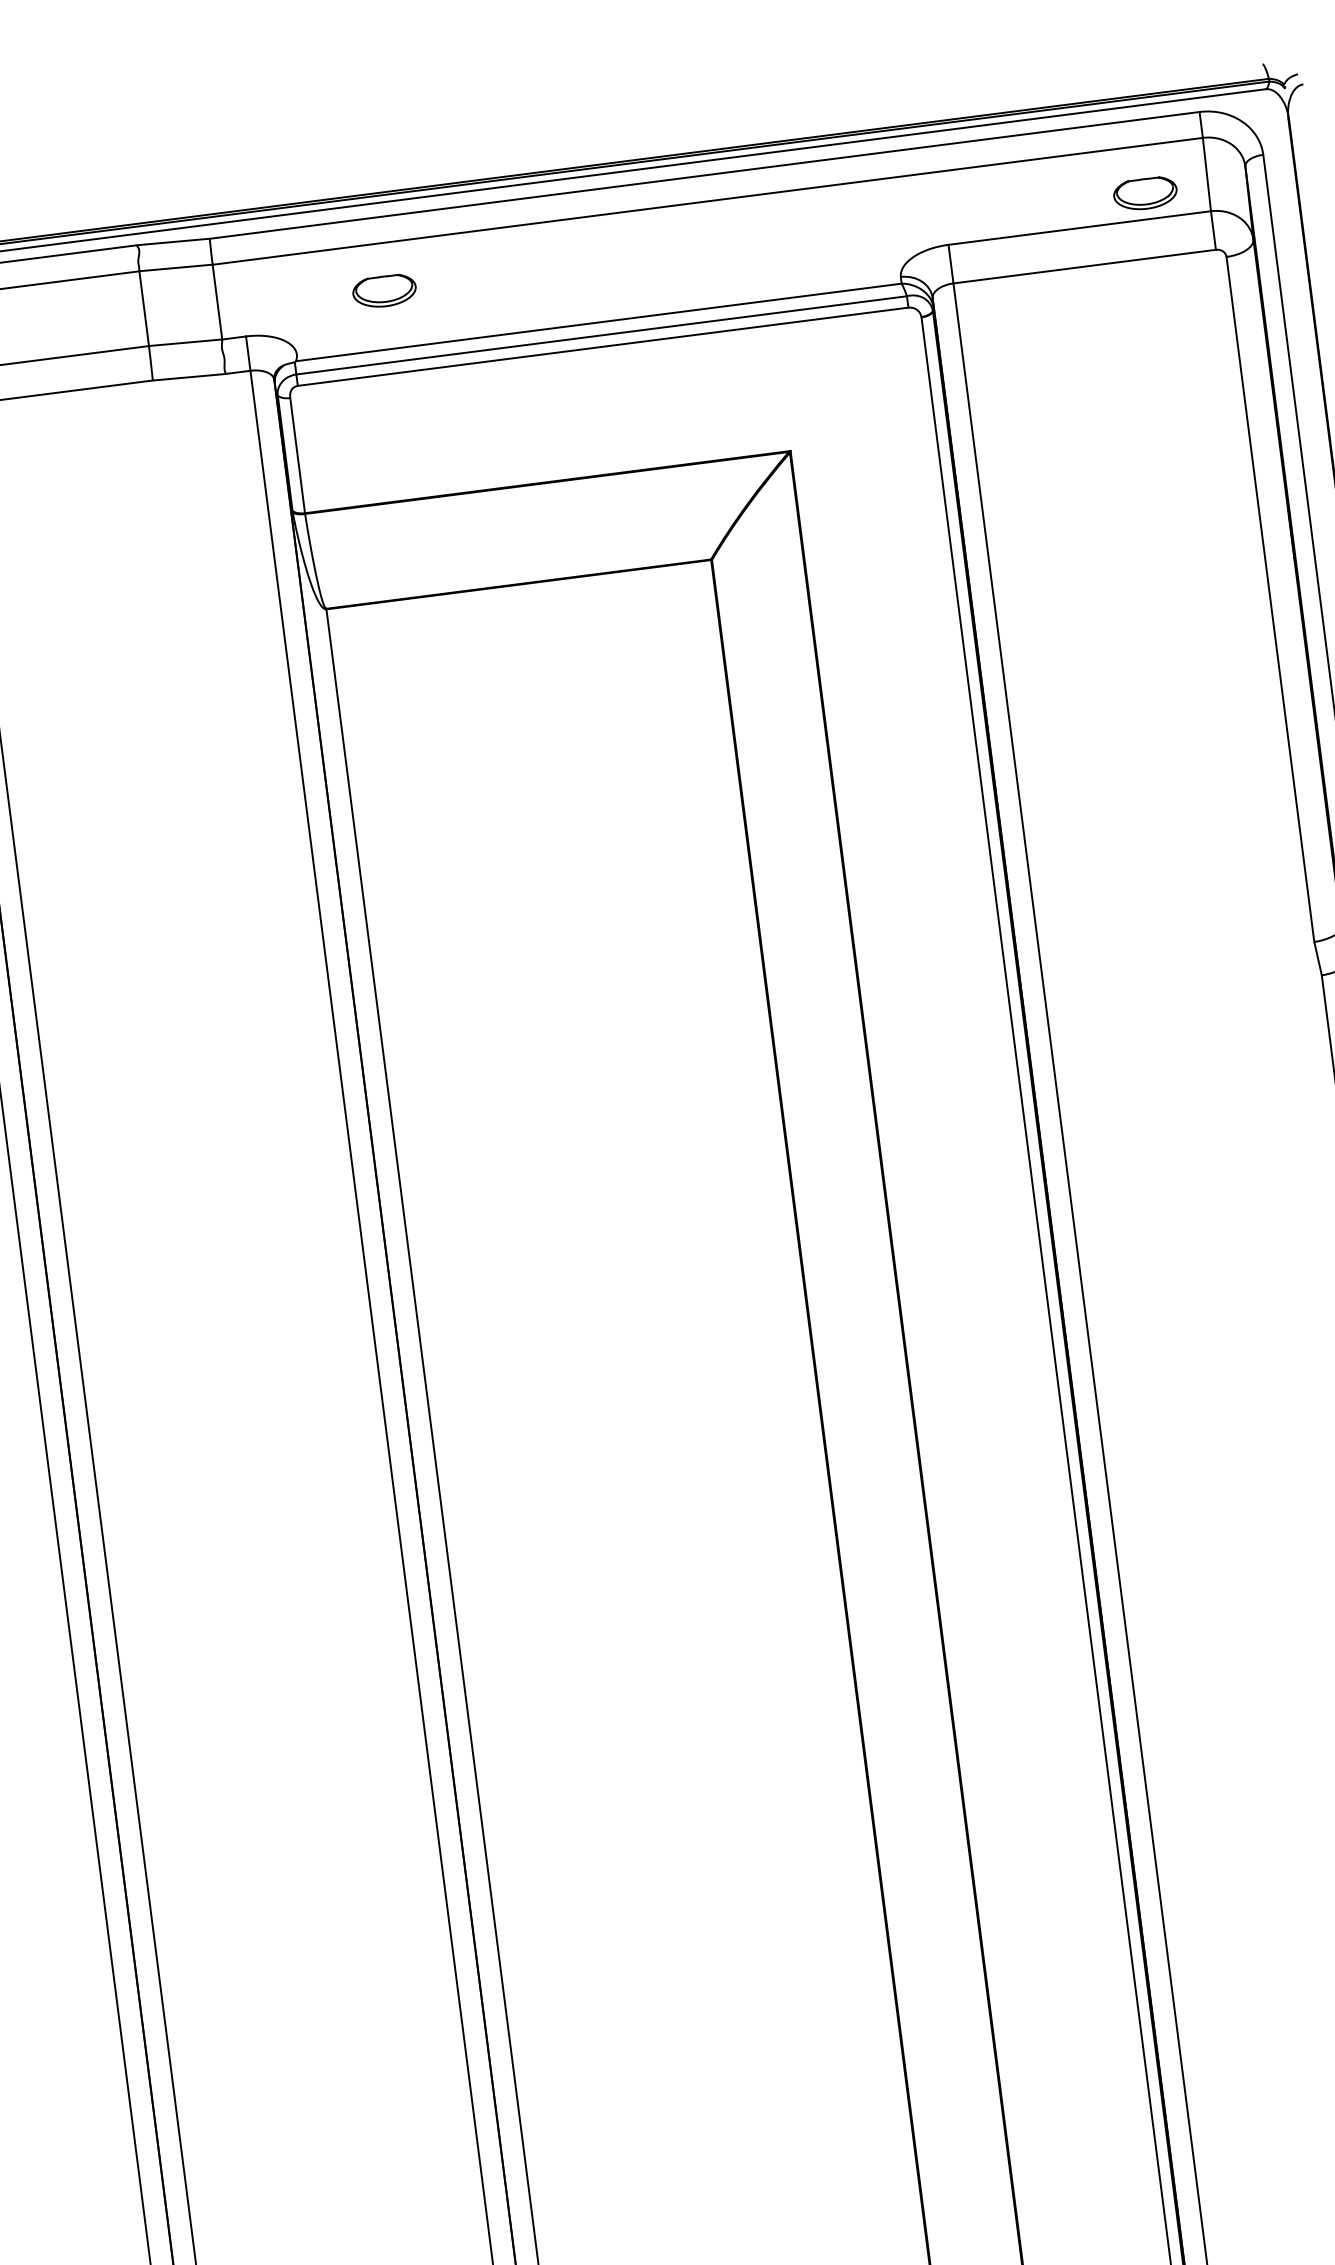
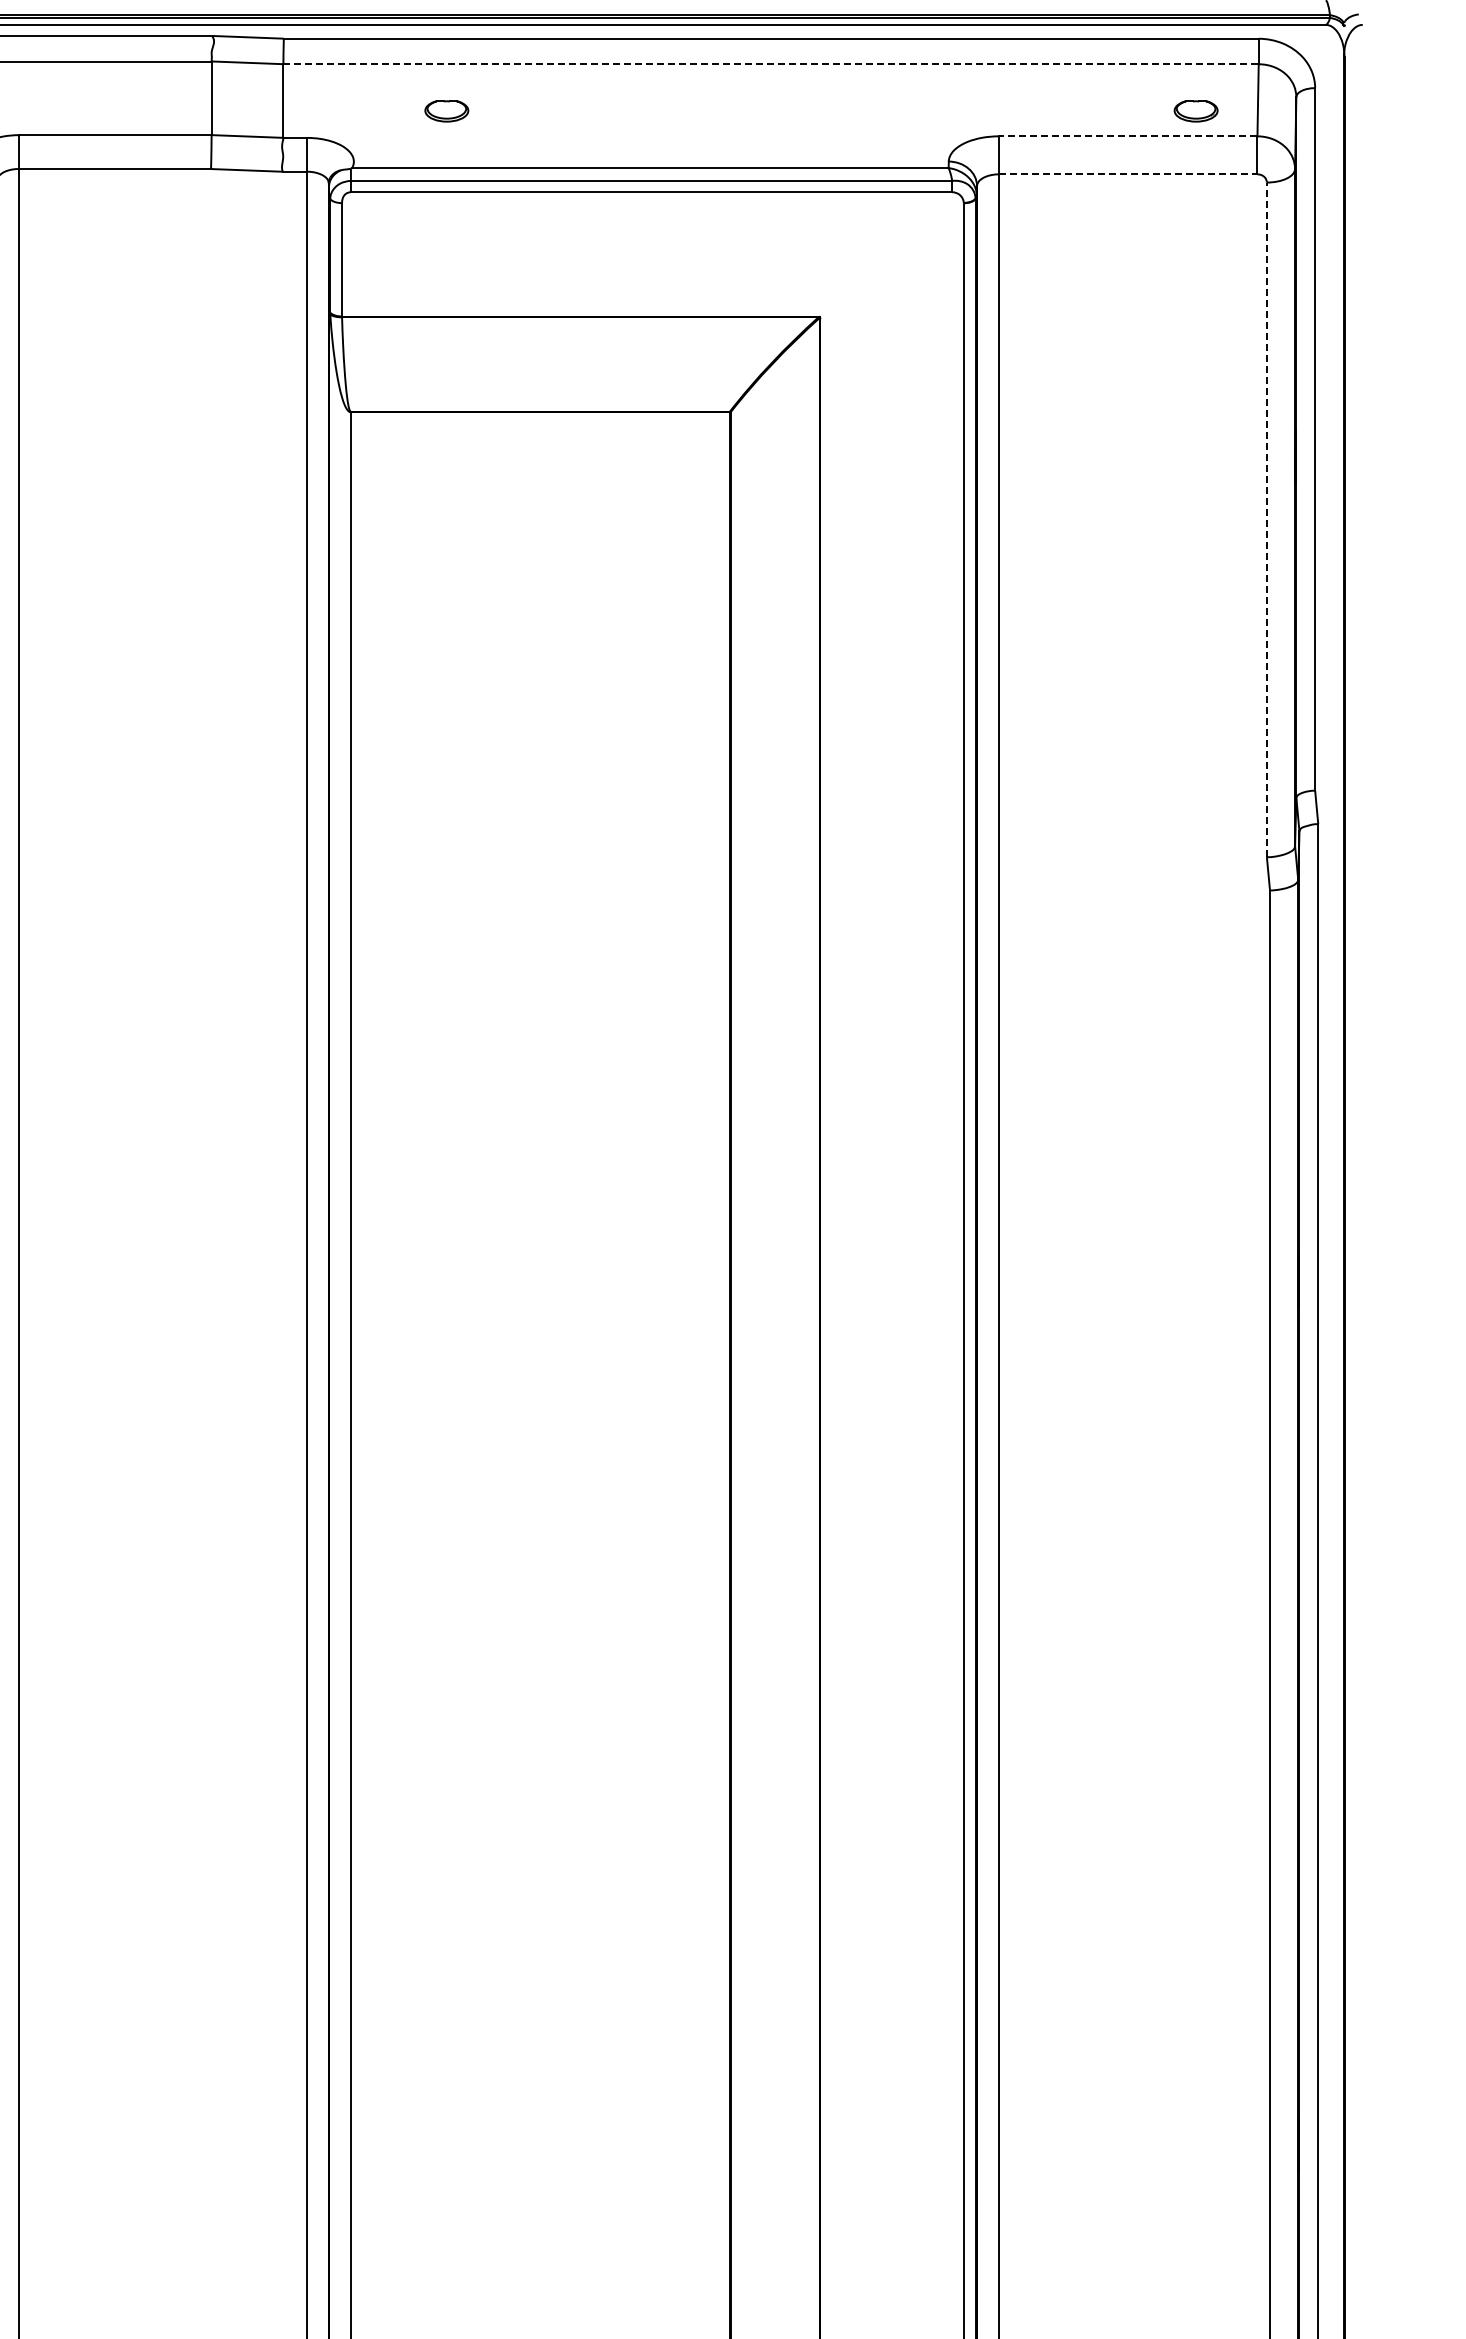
part: (1144, 194) -> (1195, 111), size x0.7
line: (708, 201) -> (771, 64), solid -> dashed
line: (1079, 228) -> (1127, 136), solid -> dashed
line: (1085, 266) -> (1128, 174), solid -> dashed
part: (384, 291) -> (446, 111), size x0.7
line: (1269, 599) -> (1266, 519), solid -> dashed

